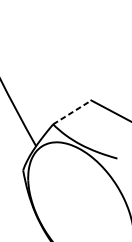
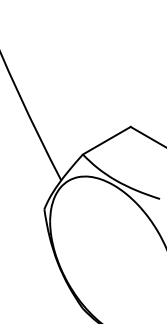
line: (71, 112) -> (106, 140), dashed -> solid

